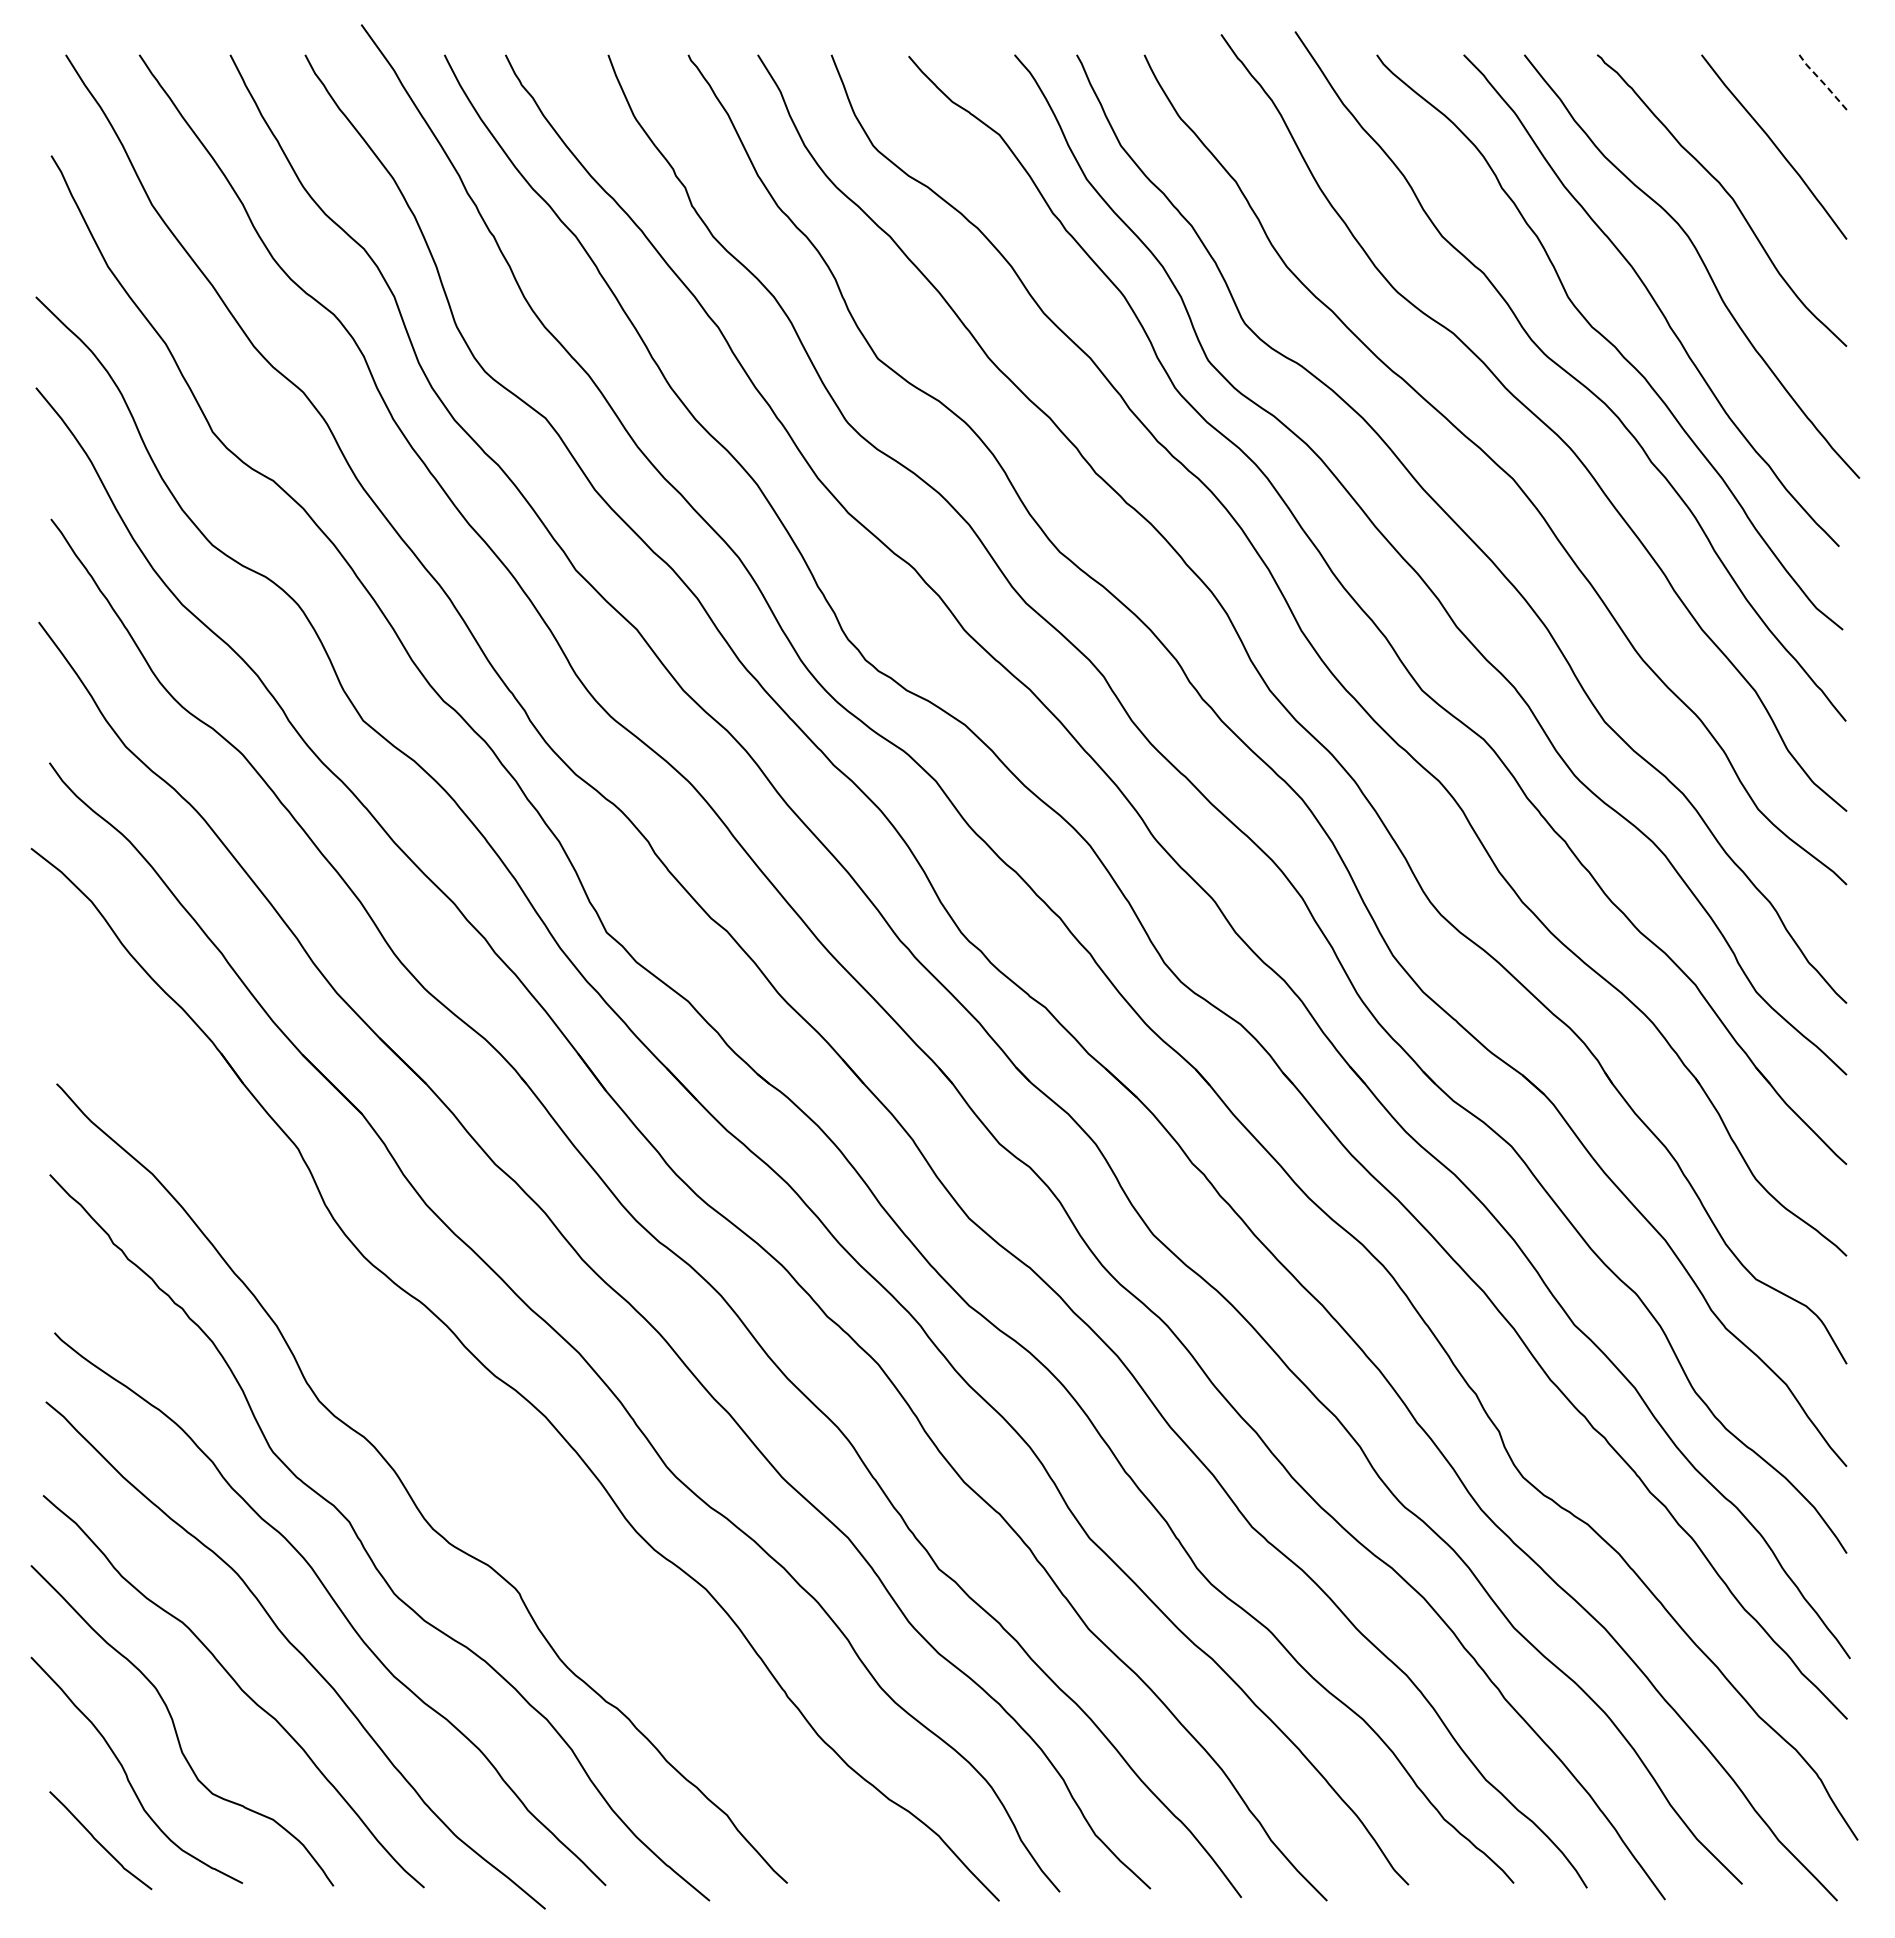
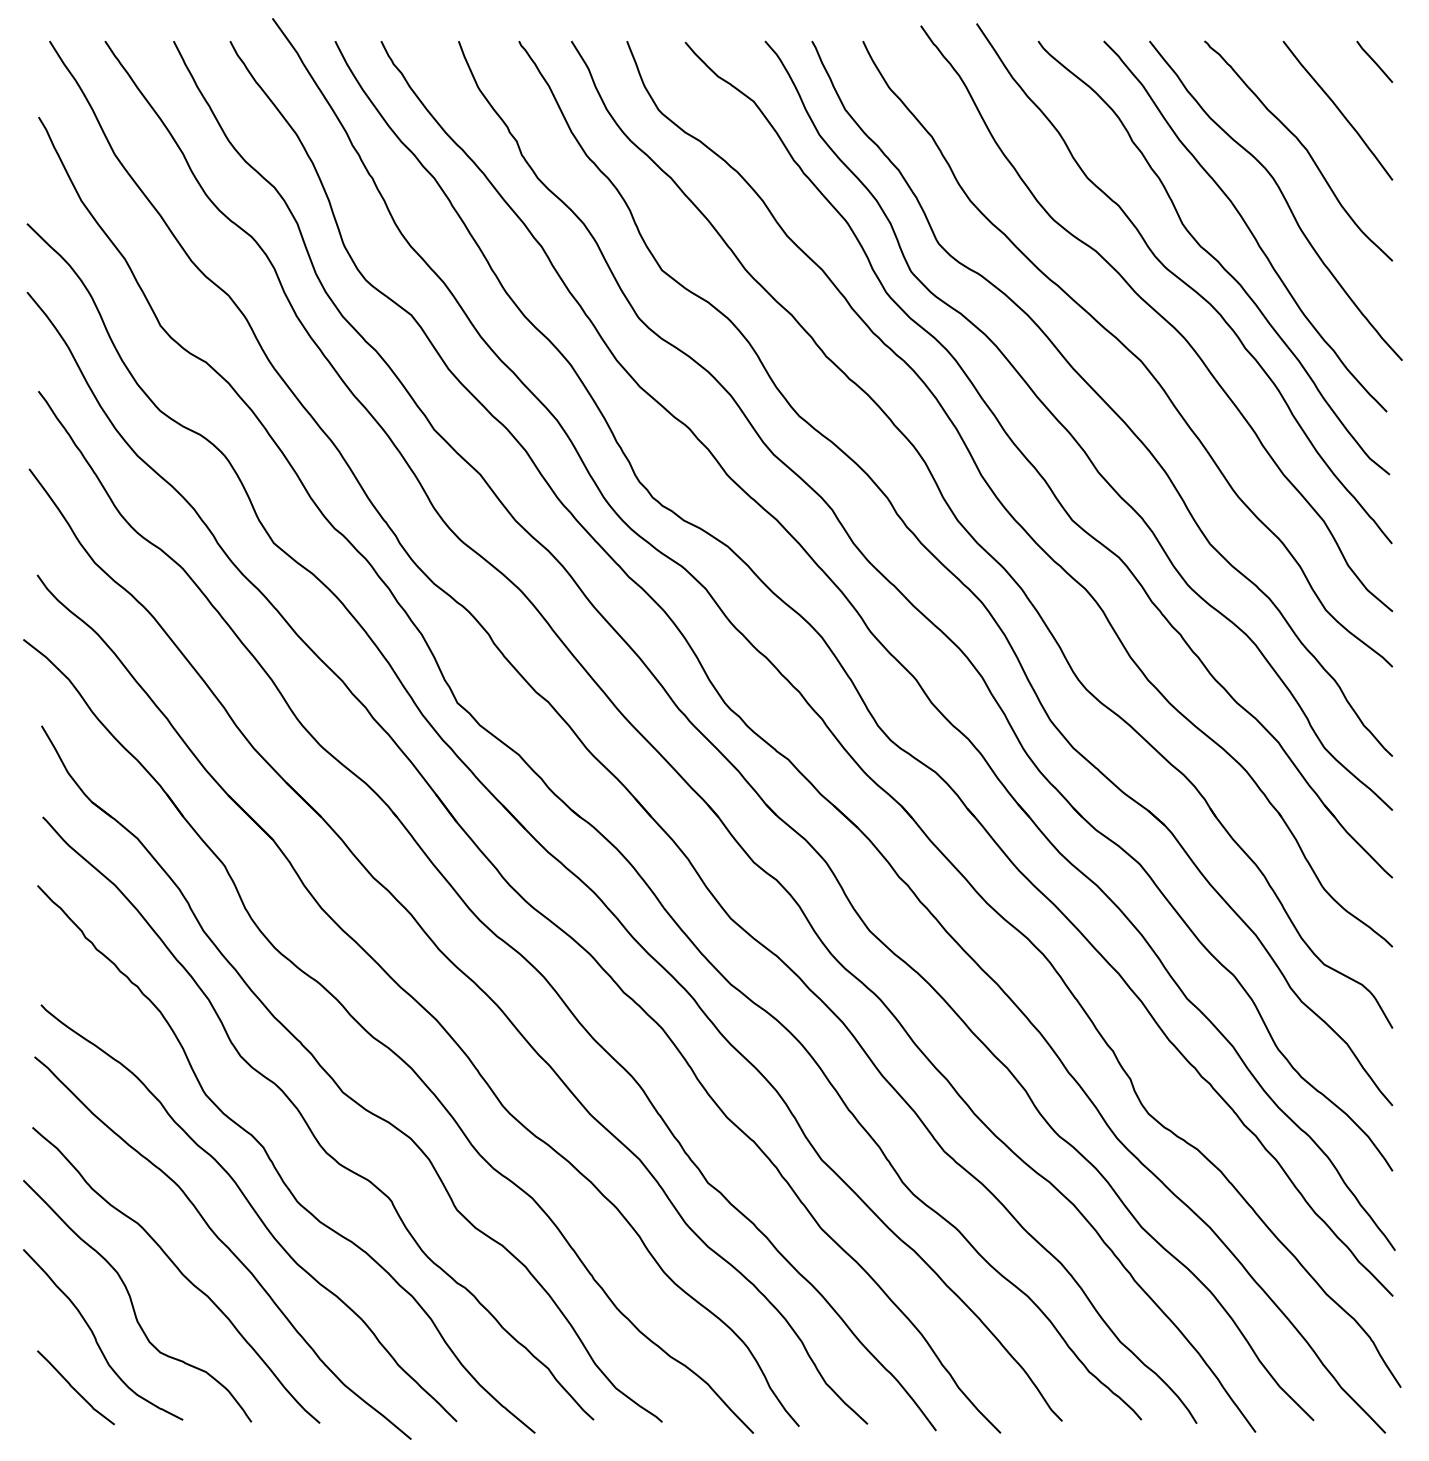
line: (1822, 82) -> (1374, 61), dashed -> solid
part: (447, 1437) -> (337, 1083), added

